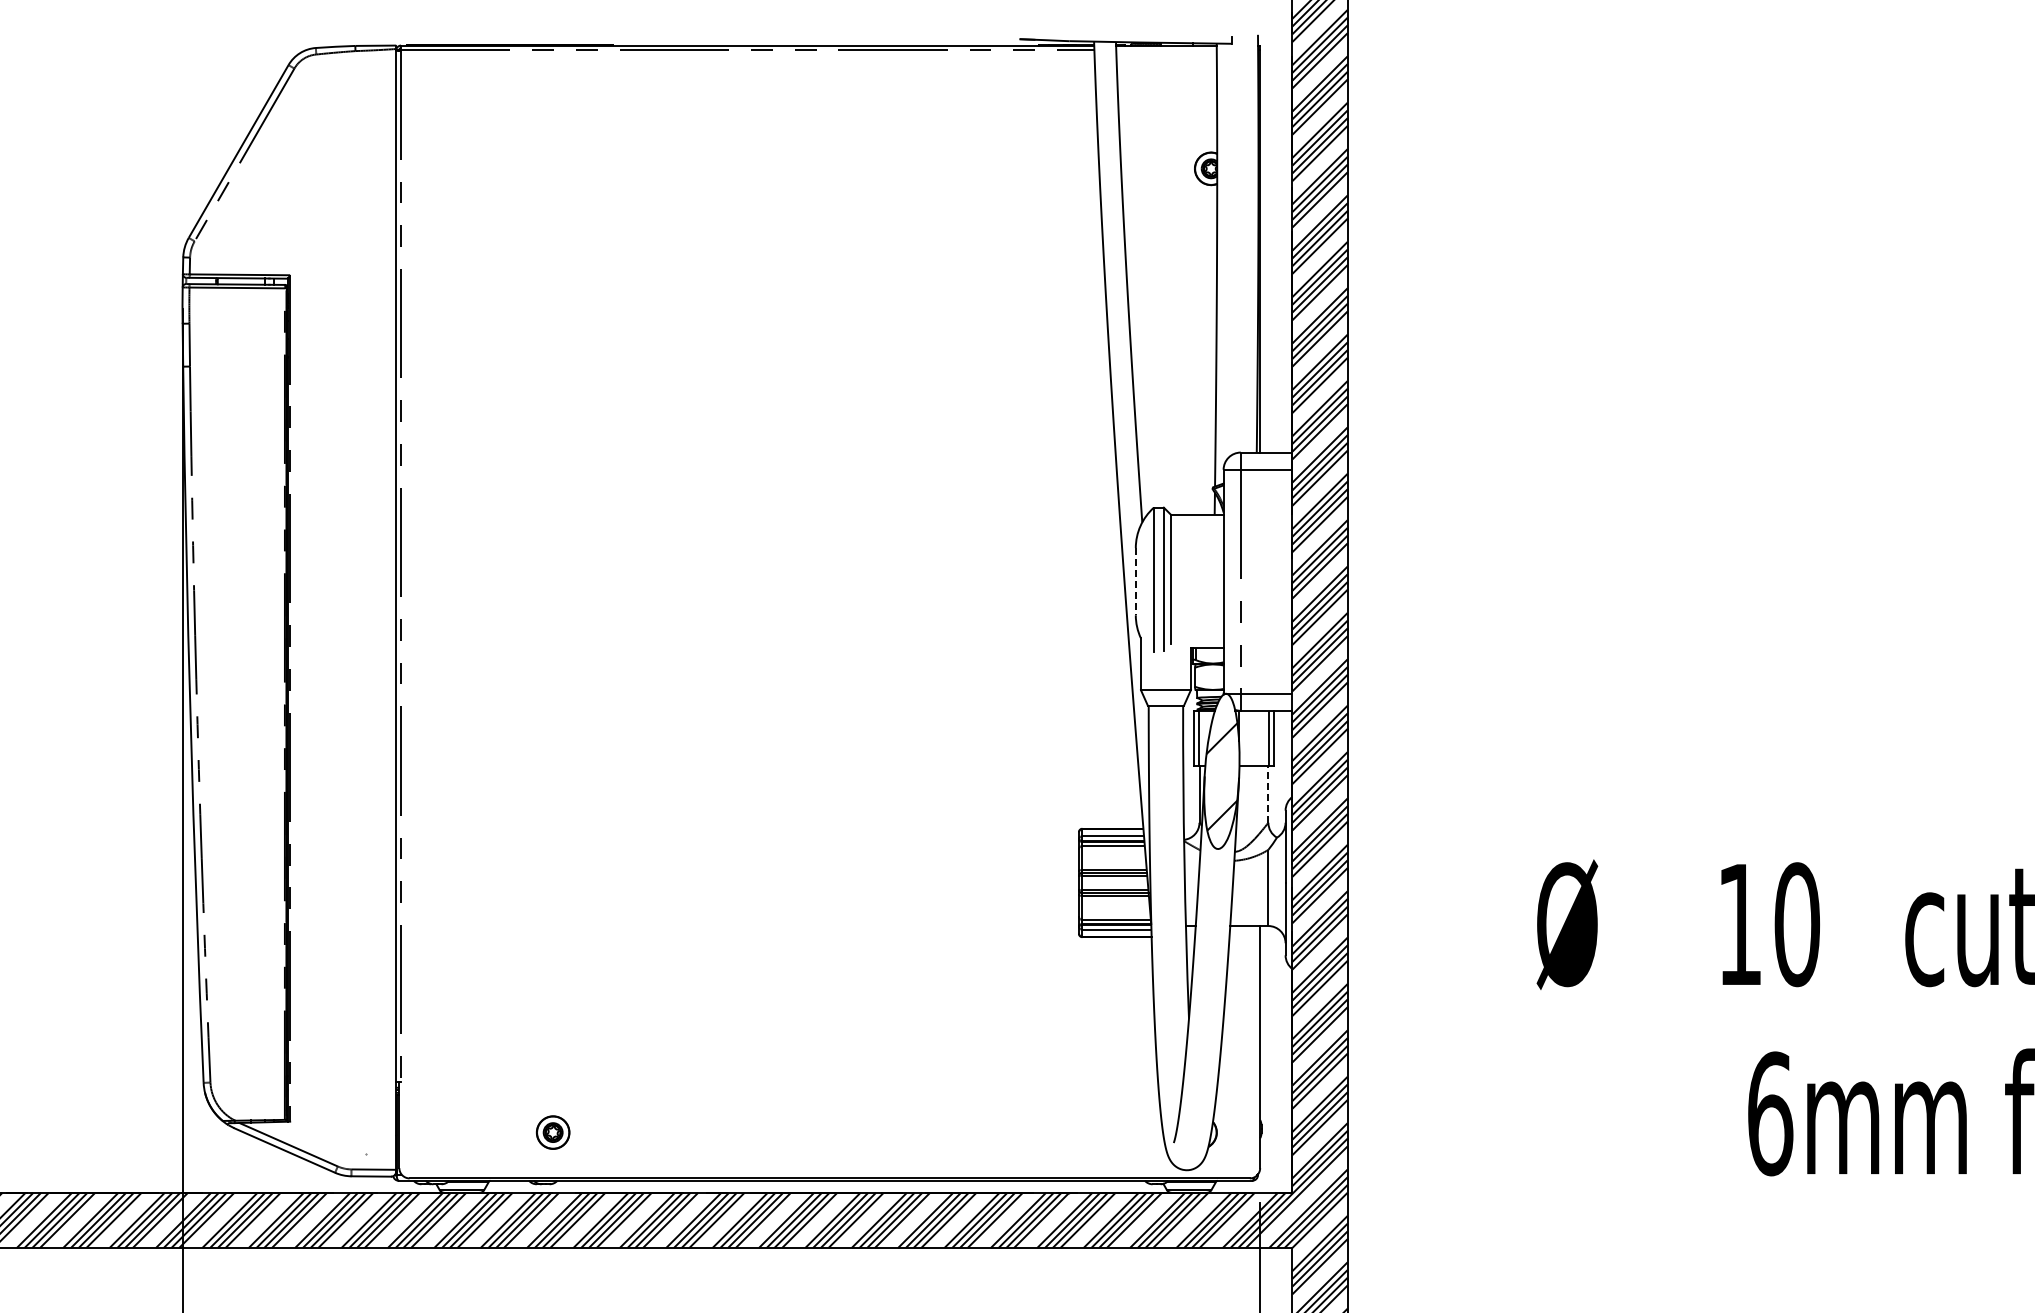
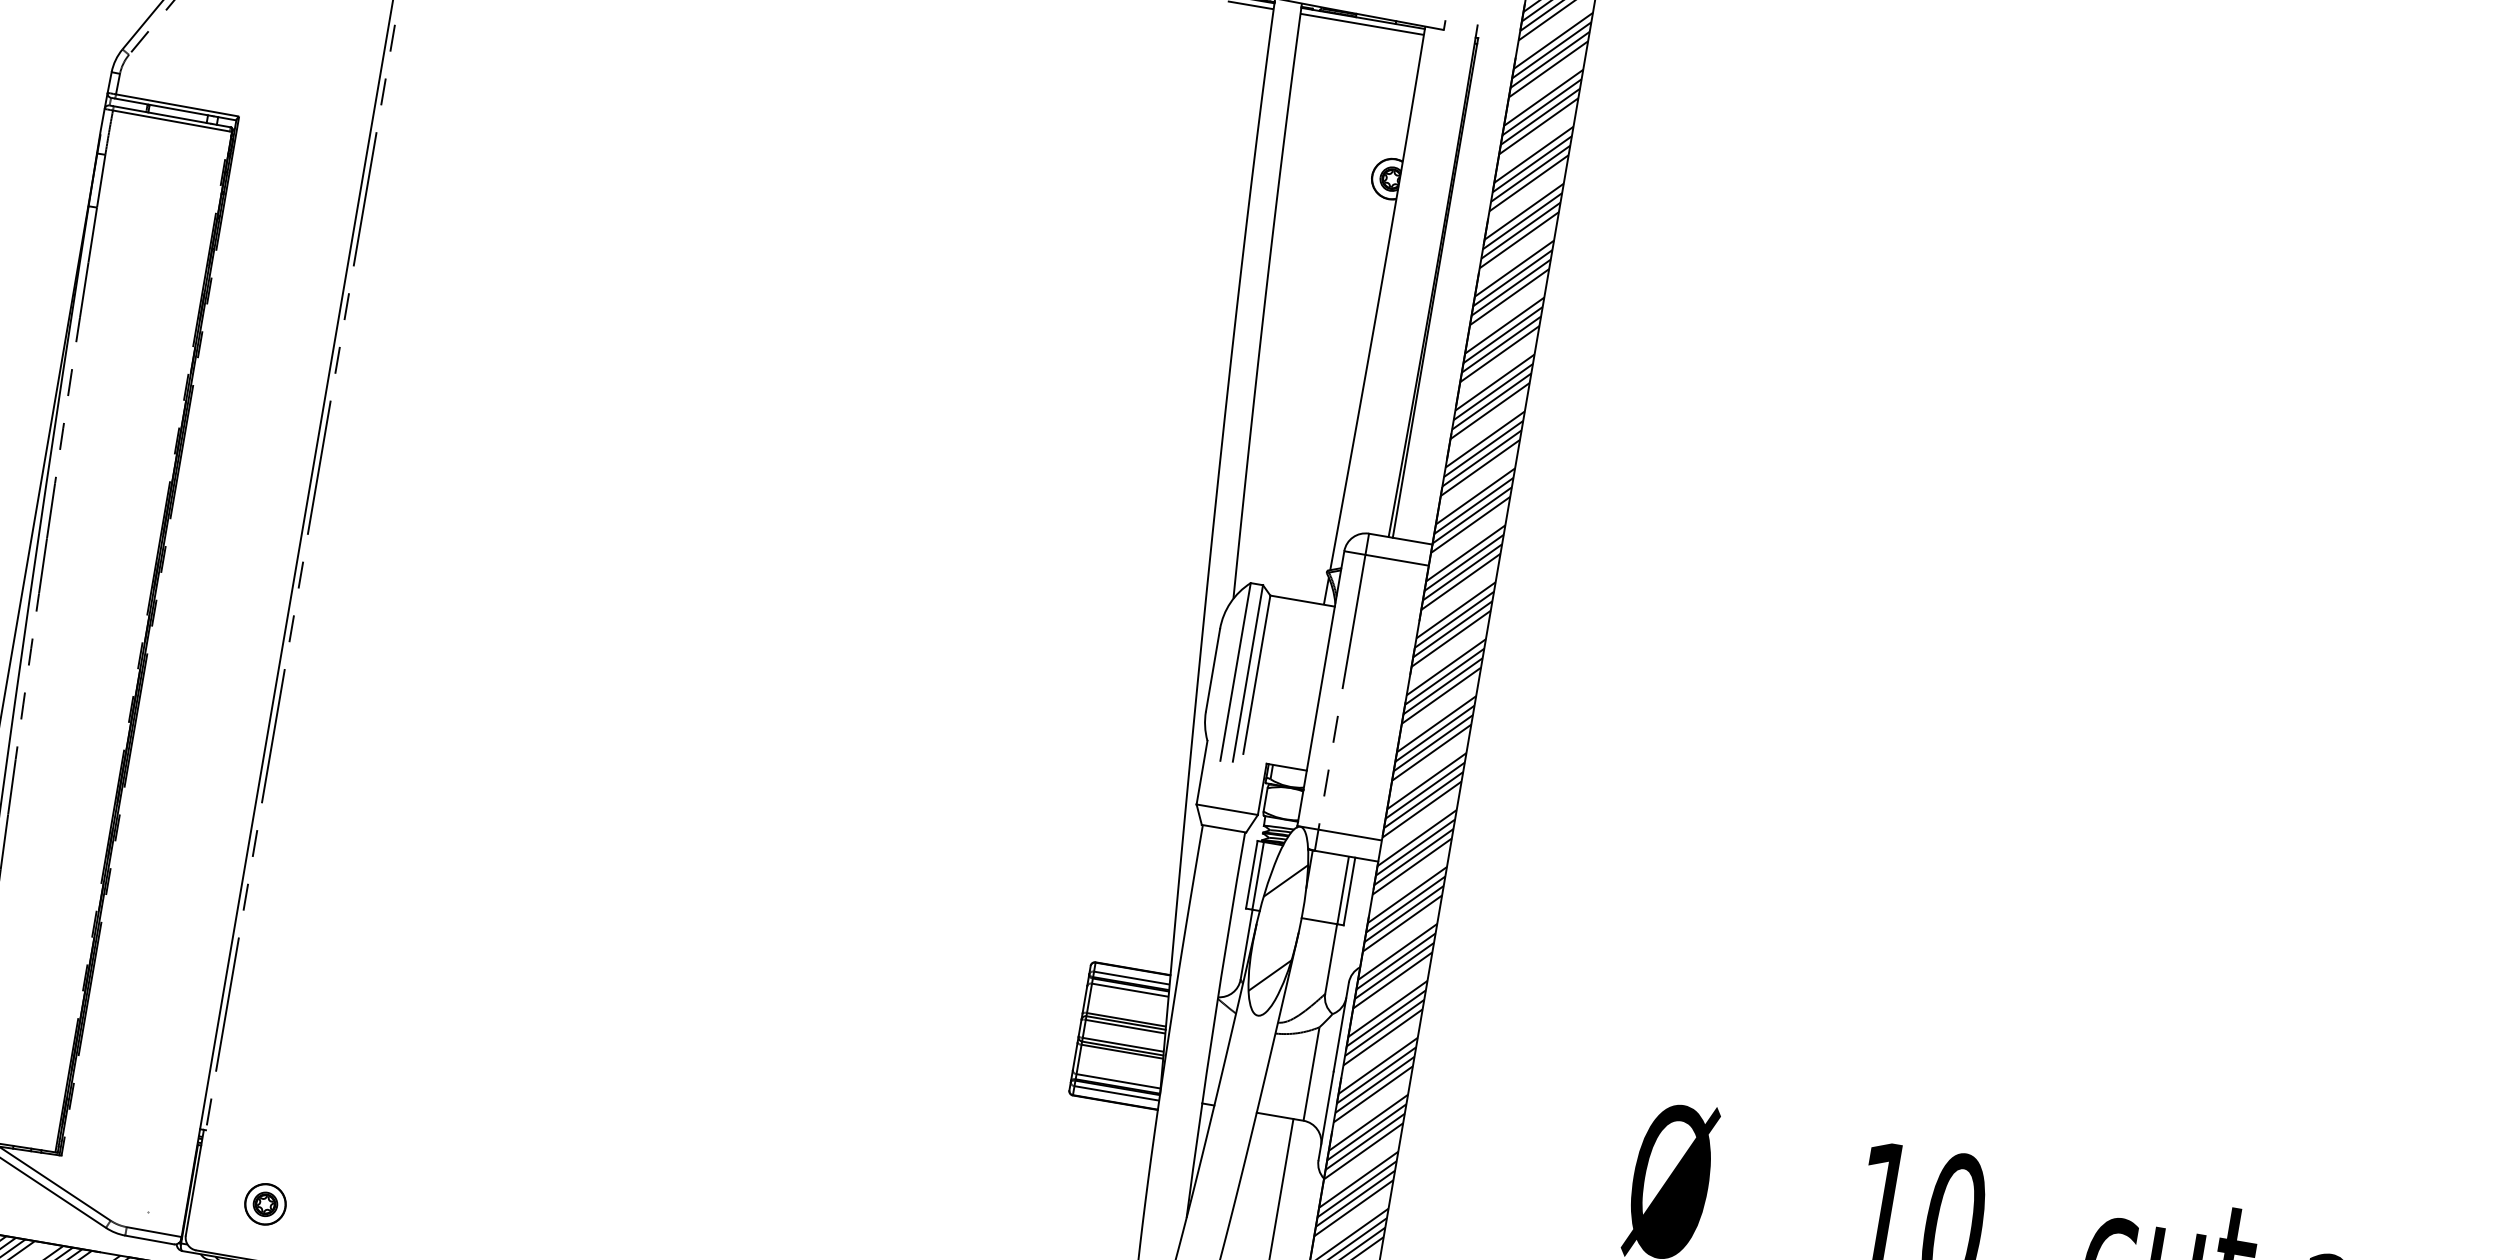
line: (1166, 50) -> (1362, 24), added
line: (1135, 581) -> (1212, 669), dashed -> solid
line: (1268, 793) -> (1331, 958), dashed -> solid
part: (552, 1132) -> (264, 1204), moved

